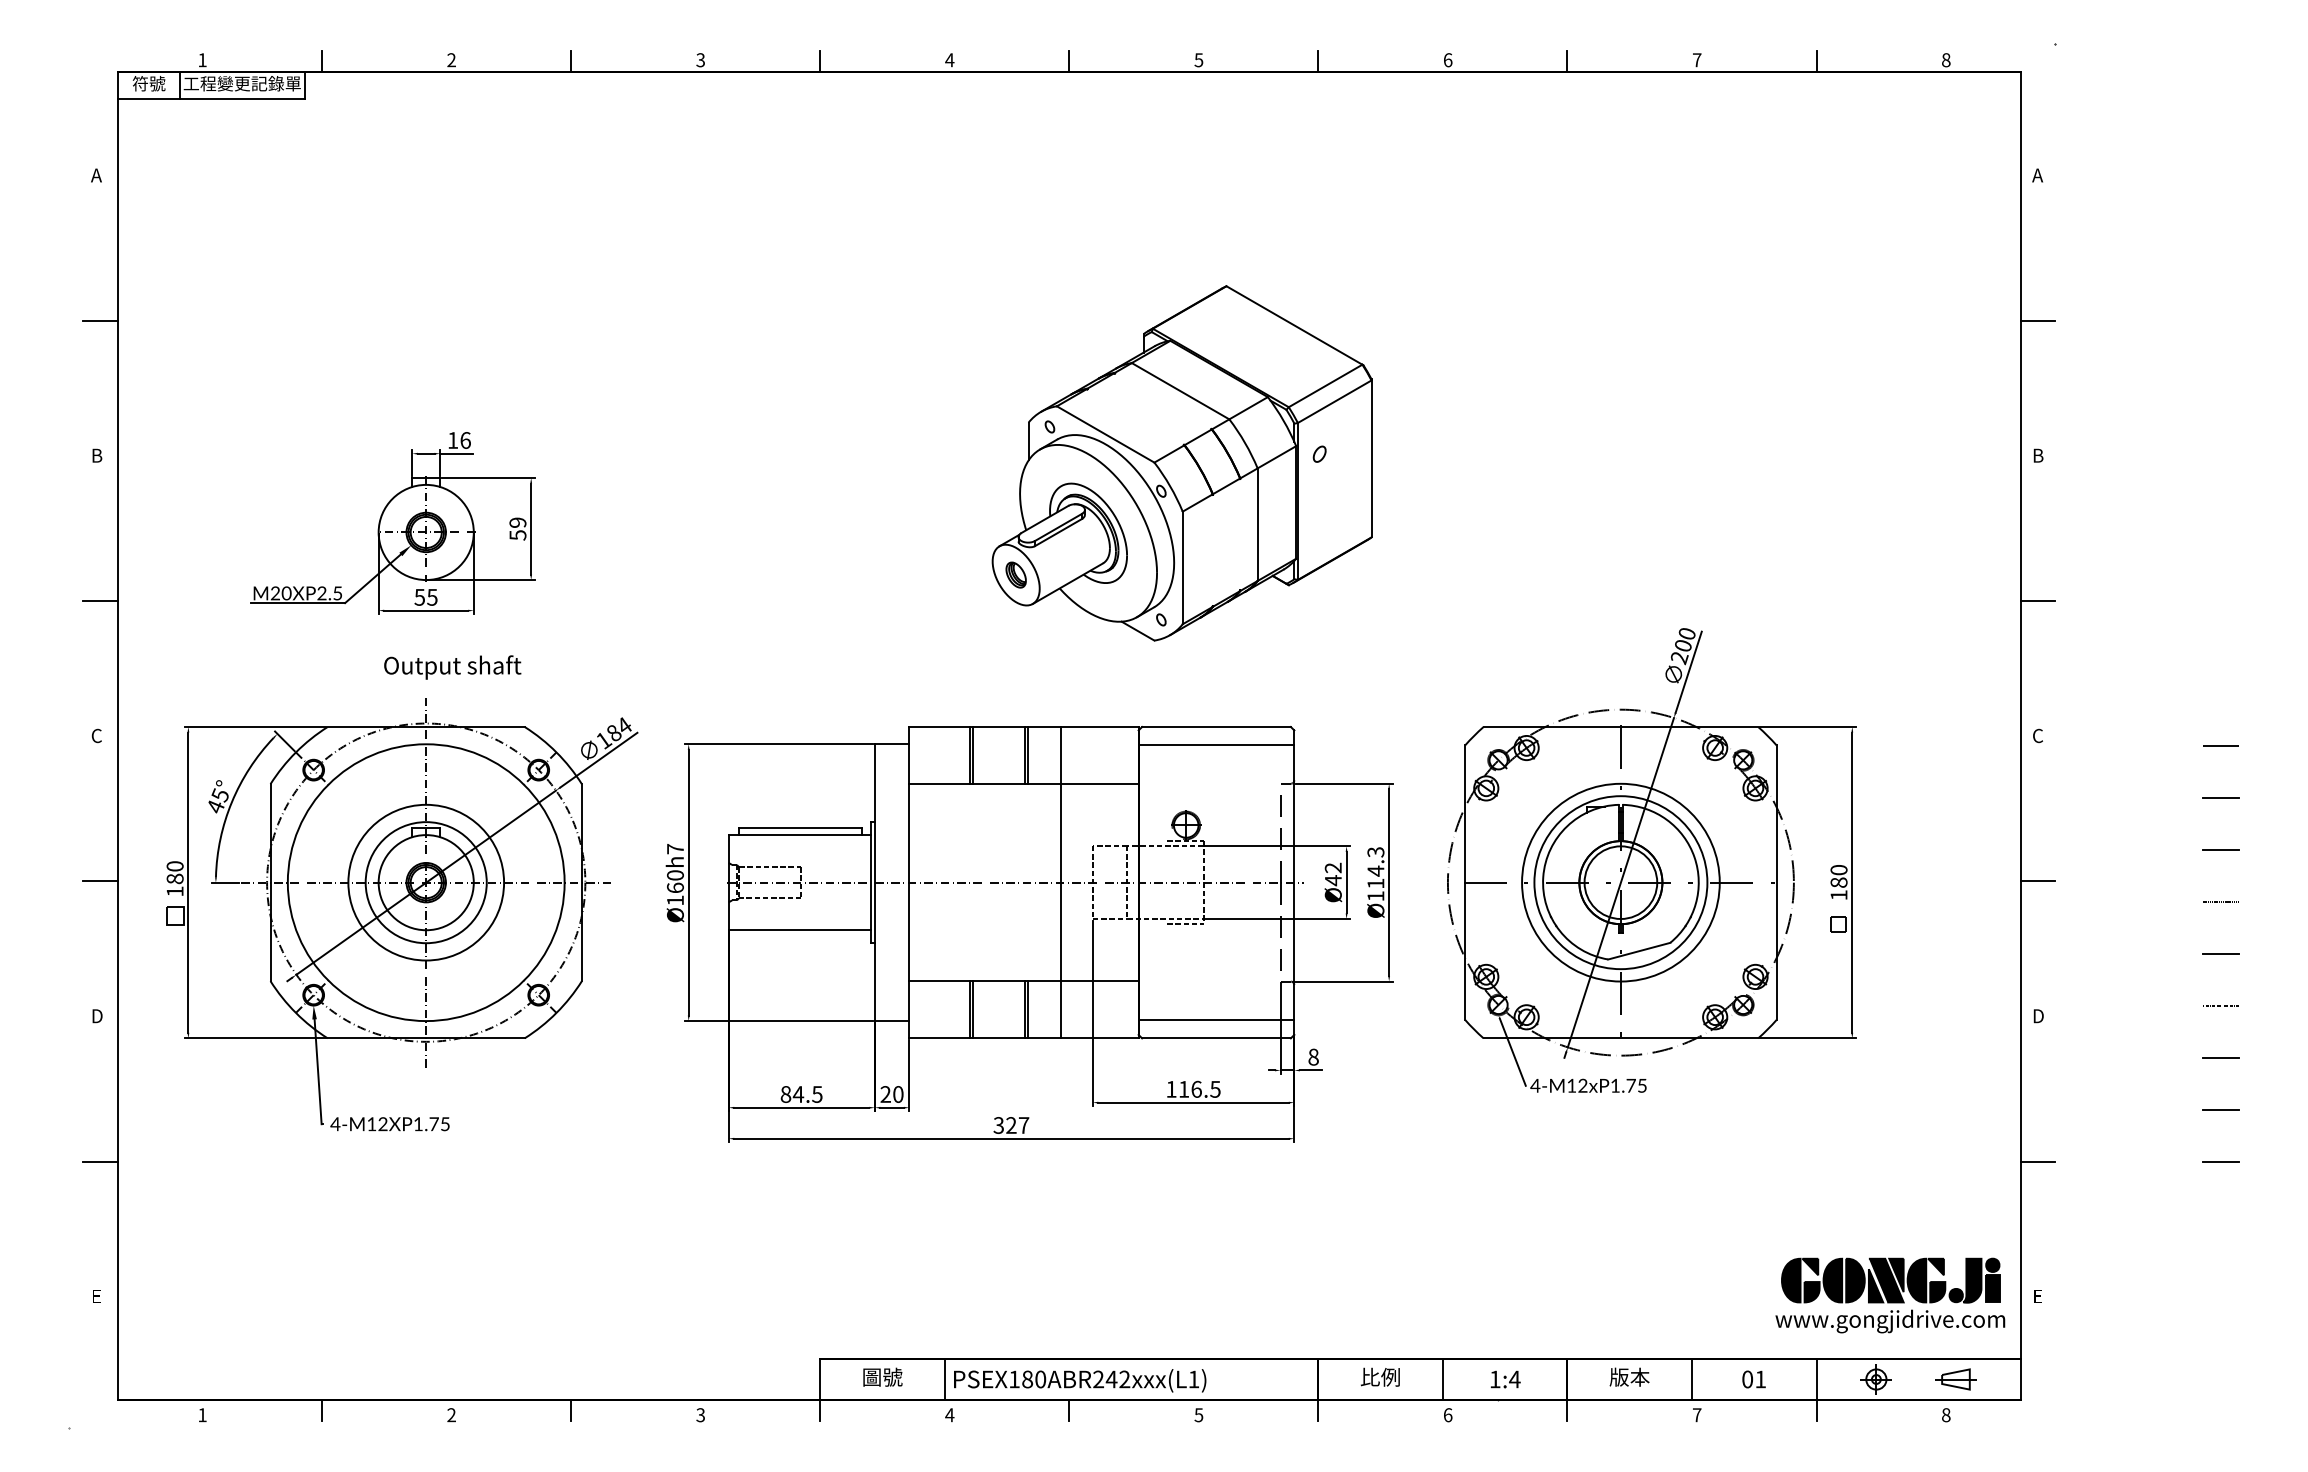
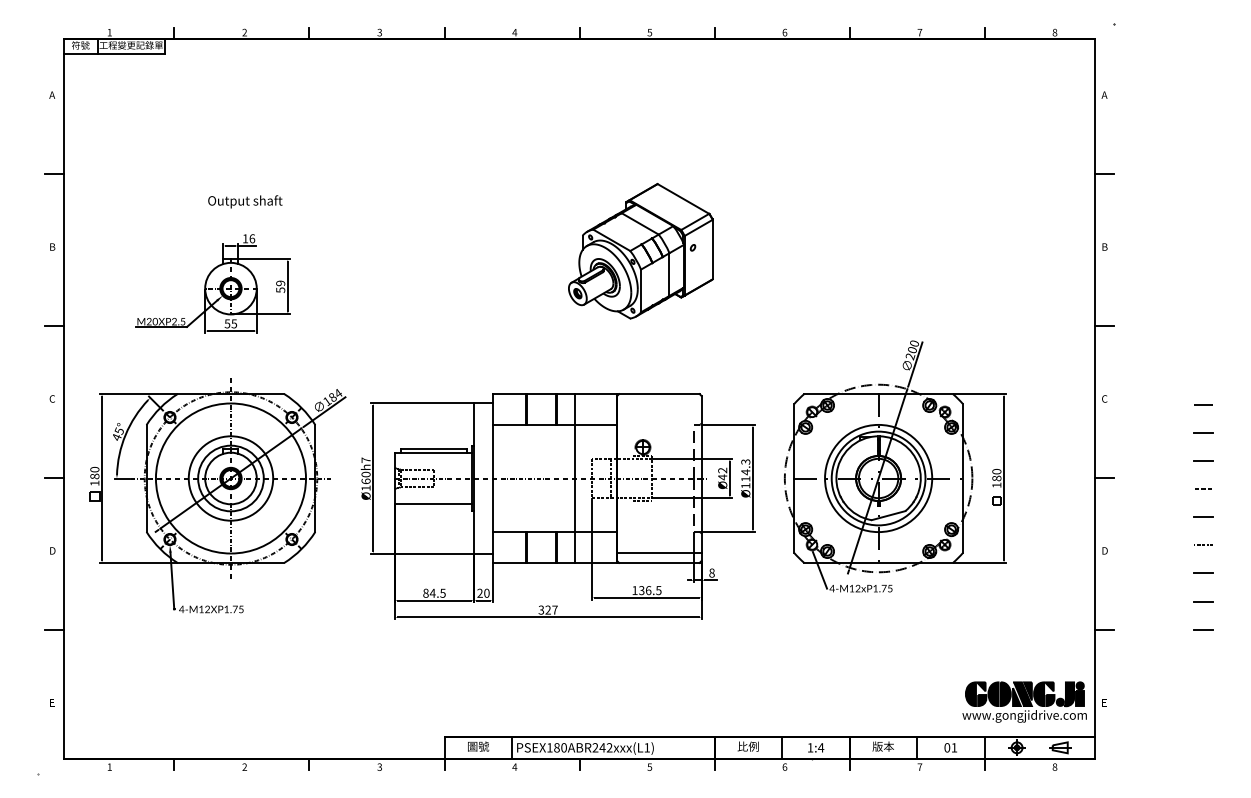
part: (1181, 463) -> (640, 251), size x0.7
text: (453, 666) -> (245, 201), moved
line: (1216, 746) -> (659, 404), removed
text: (1183, 1089) -> (641, 590), 116.5 -> 136.5

